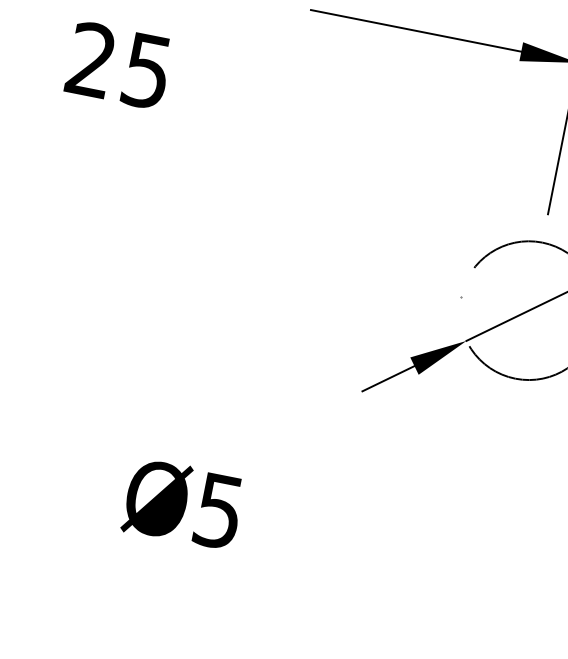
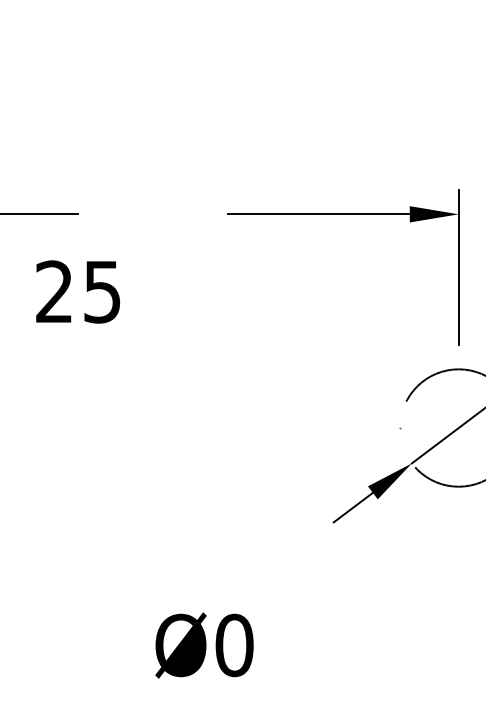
text: (219, 511) -> (234, 645), Ø5 -> Ø0

